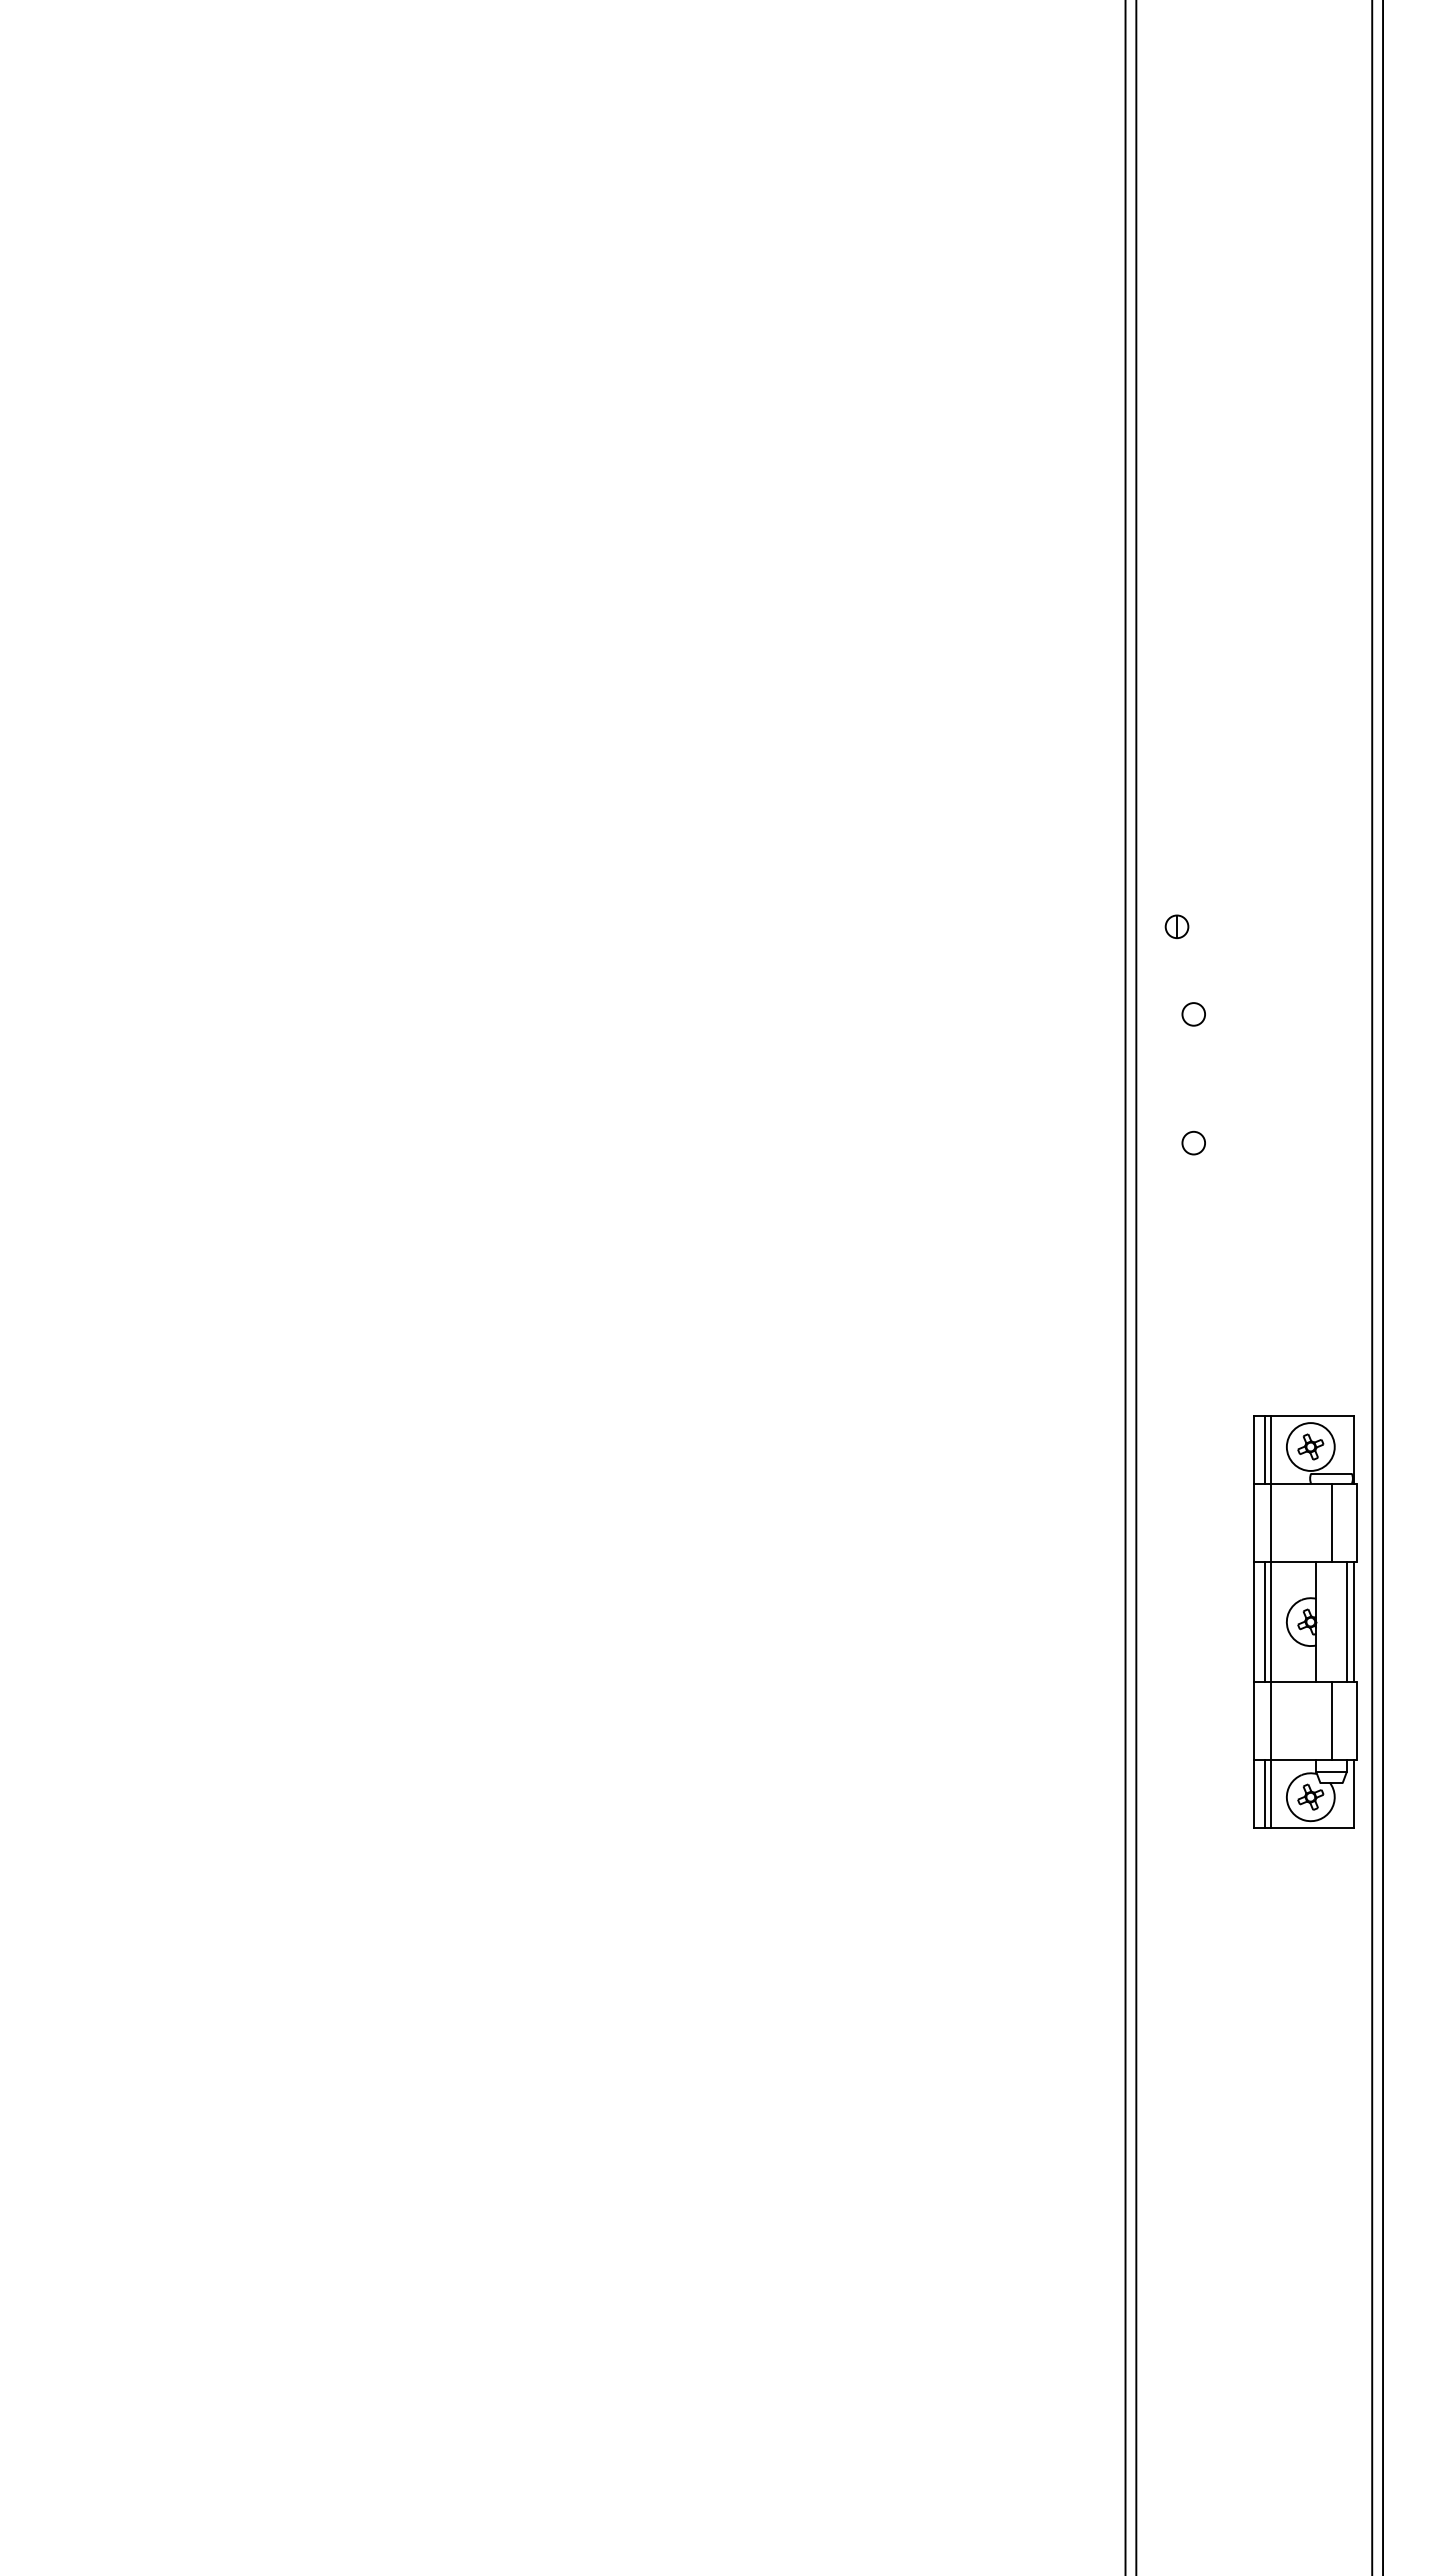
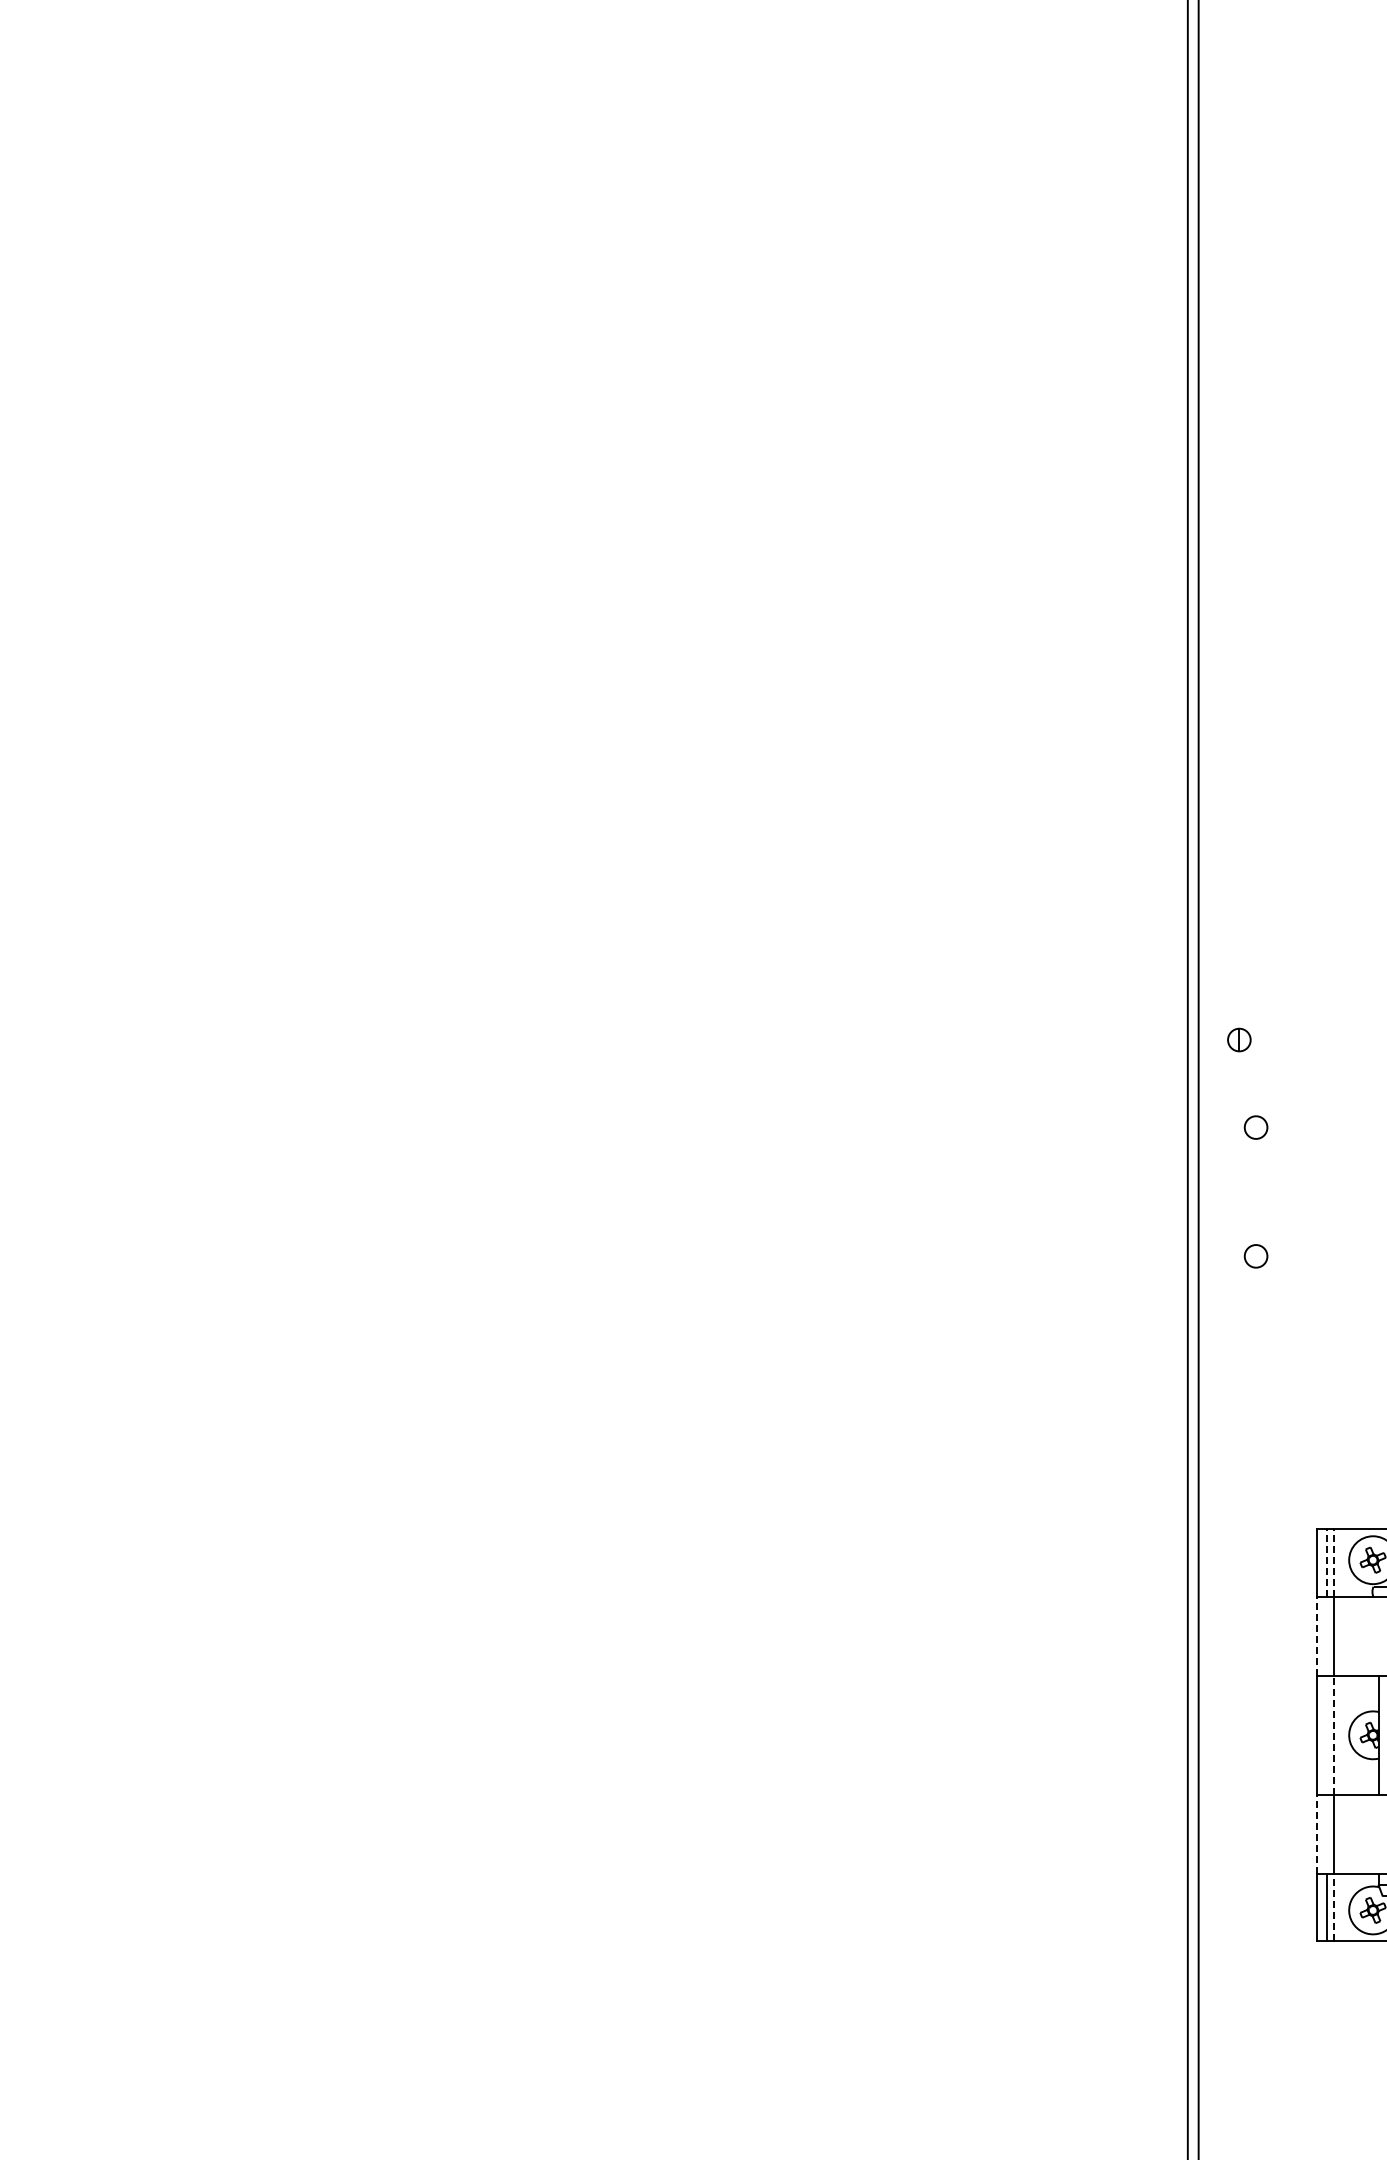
line: (1264, 1449) -> (1326, 1562), solid -> dashed
line: (1271, 1449) -> (1333, 1562), solid -> dashed
line: (1254, 1522) -> (1316, 1635), solid -> dashed
line: (1264, 1621) -> (1326, 1734), removed
line: (1271, 1622) -> (1333, 1735), solid -> dashed
line: (1254, 1720) -> (1316, 1833), solid -> dashed
line: (1271, 1794) -> (1333, 1907), solid -> dashed

